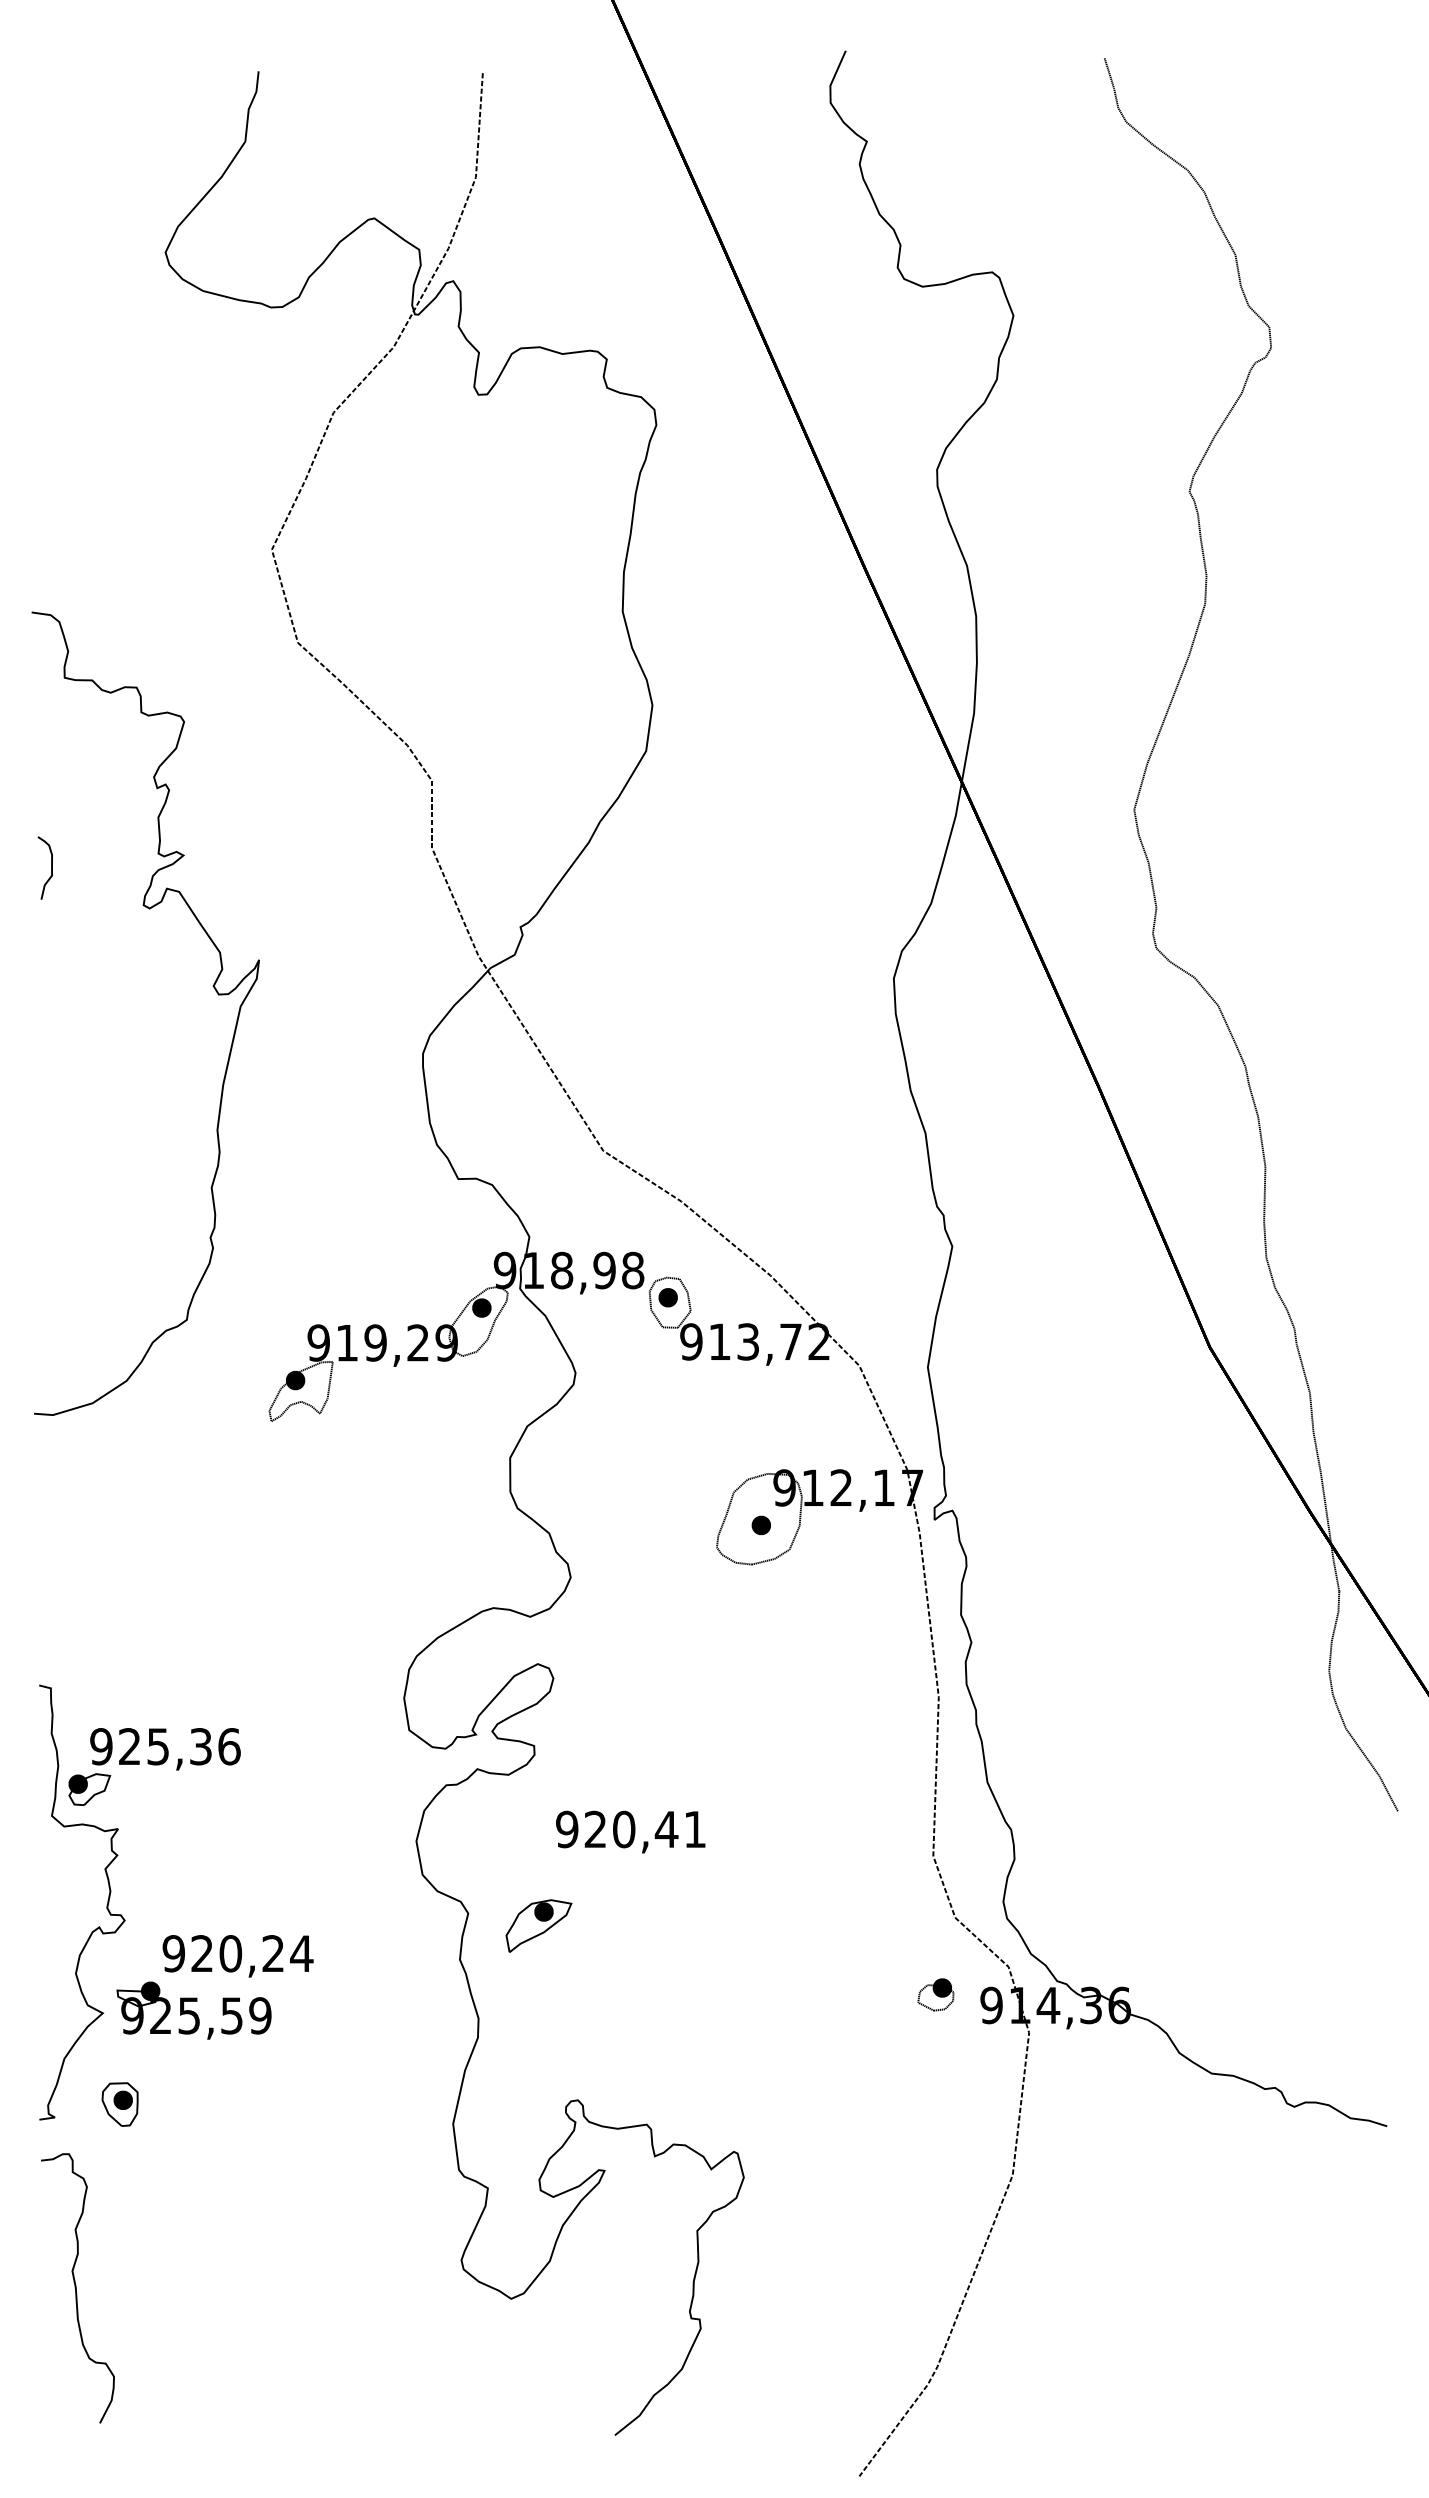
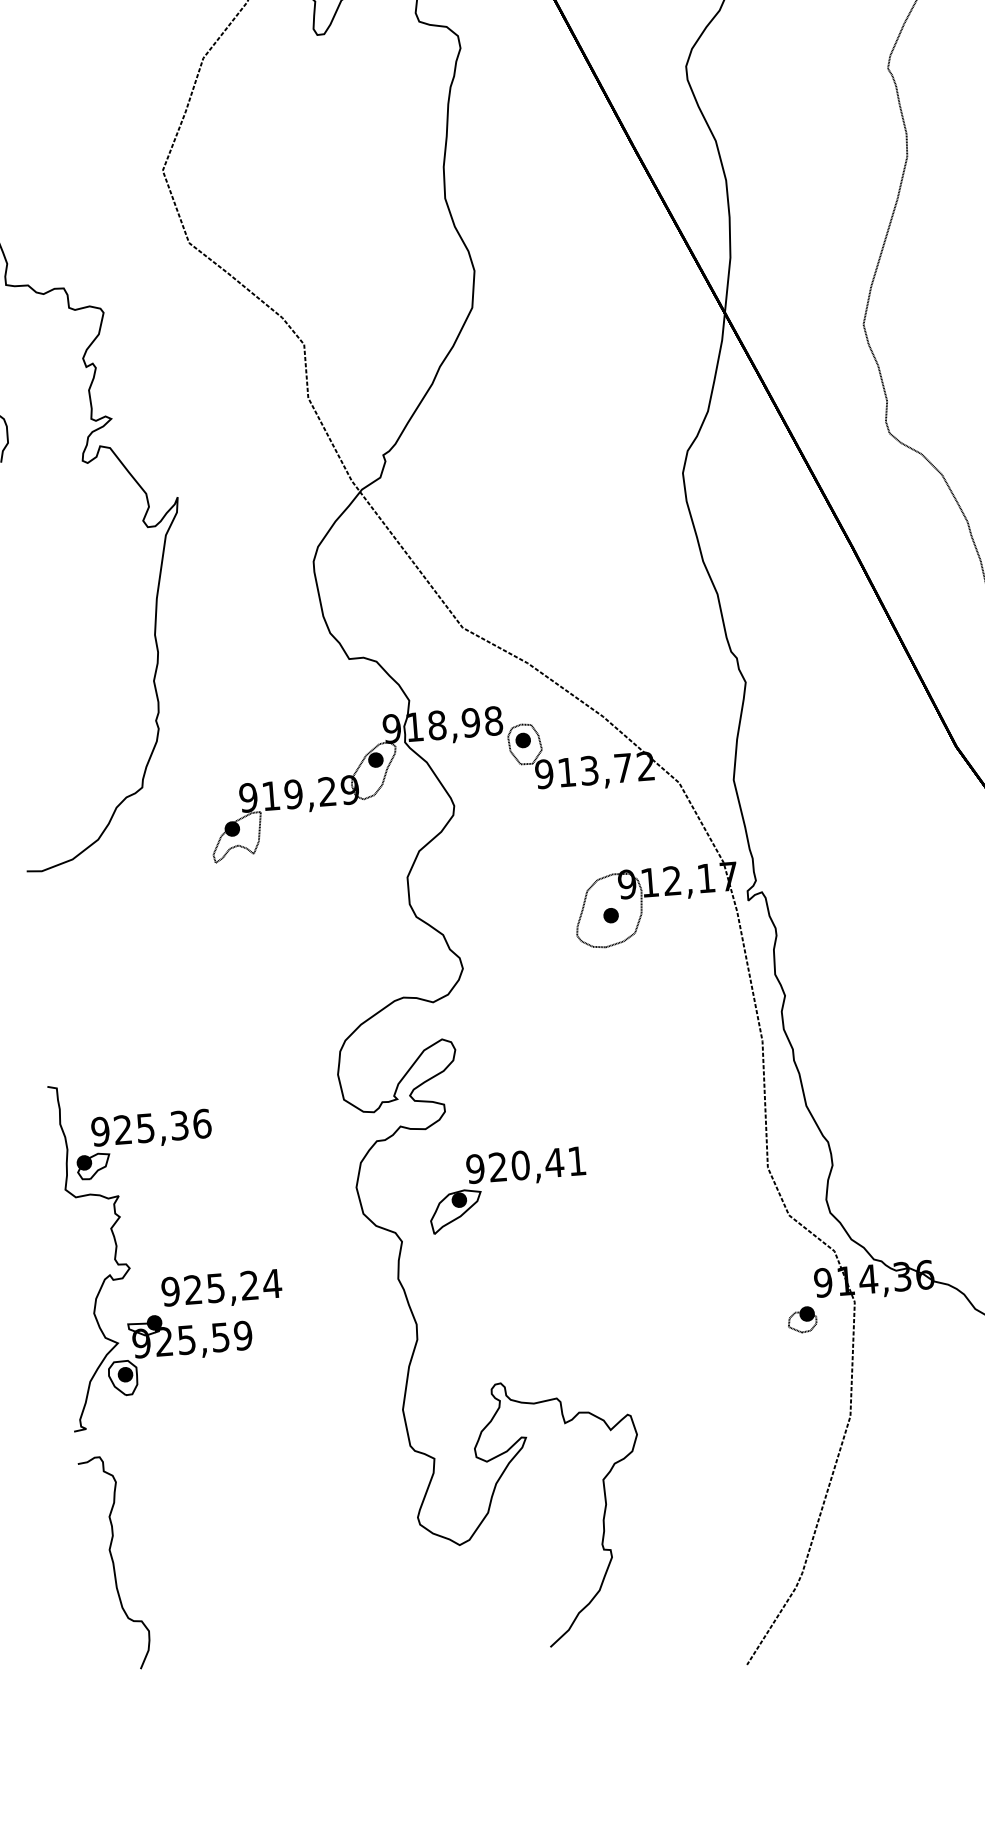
part: (538, 1925) -> (455, 1211), moved
text: (230, 1953) -> (215, 1288), 920,24 -> 925,24
part: (935, 1994) -> (802, 1319), moved
part: (119, 2104) -> (122, 1378), moved

